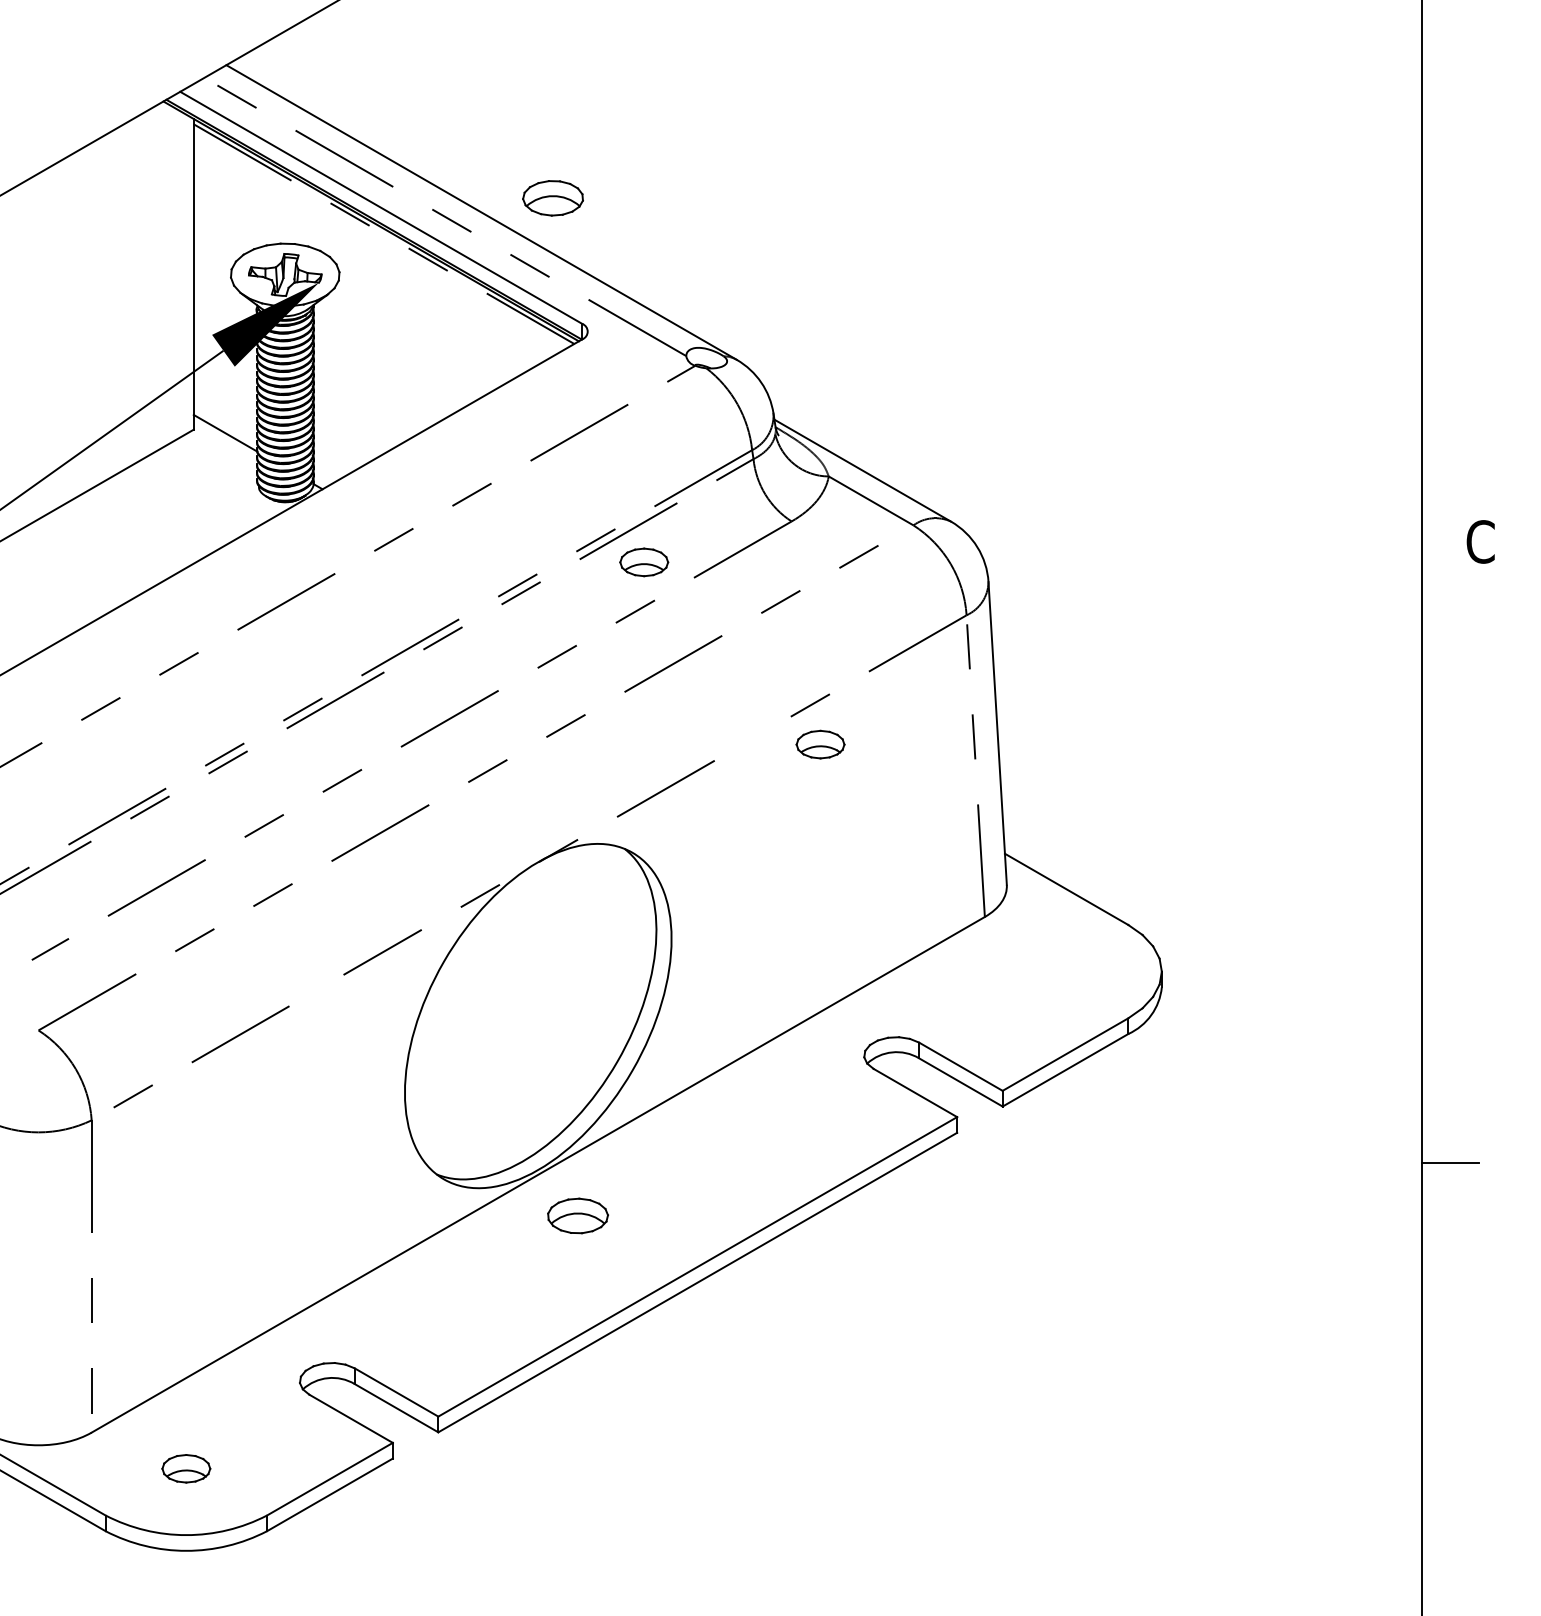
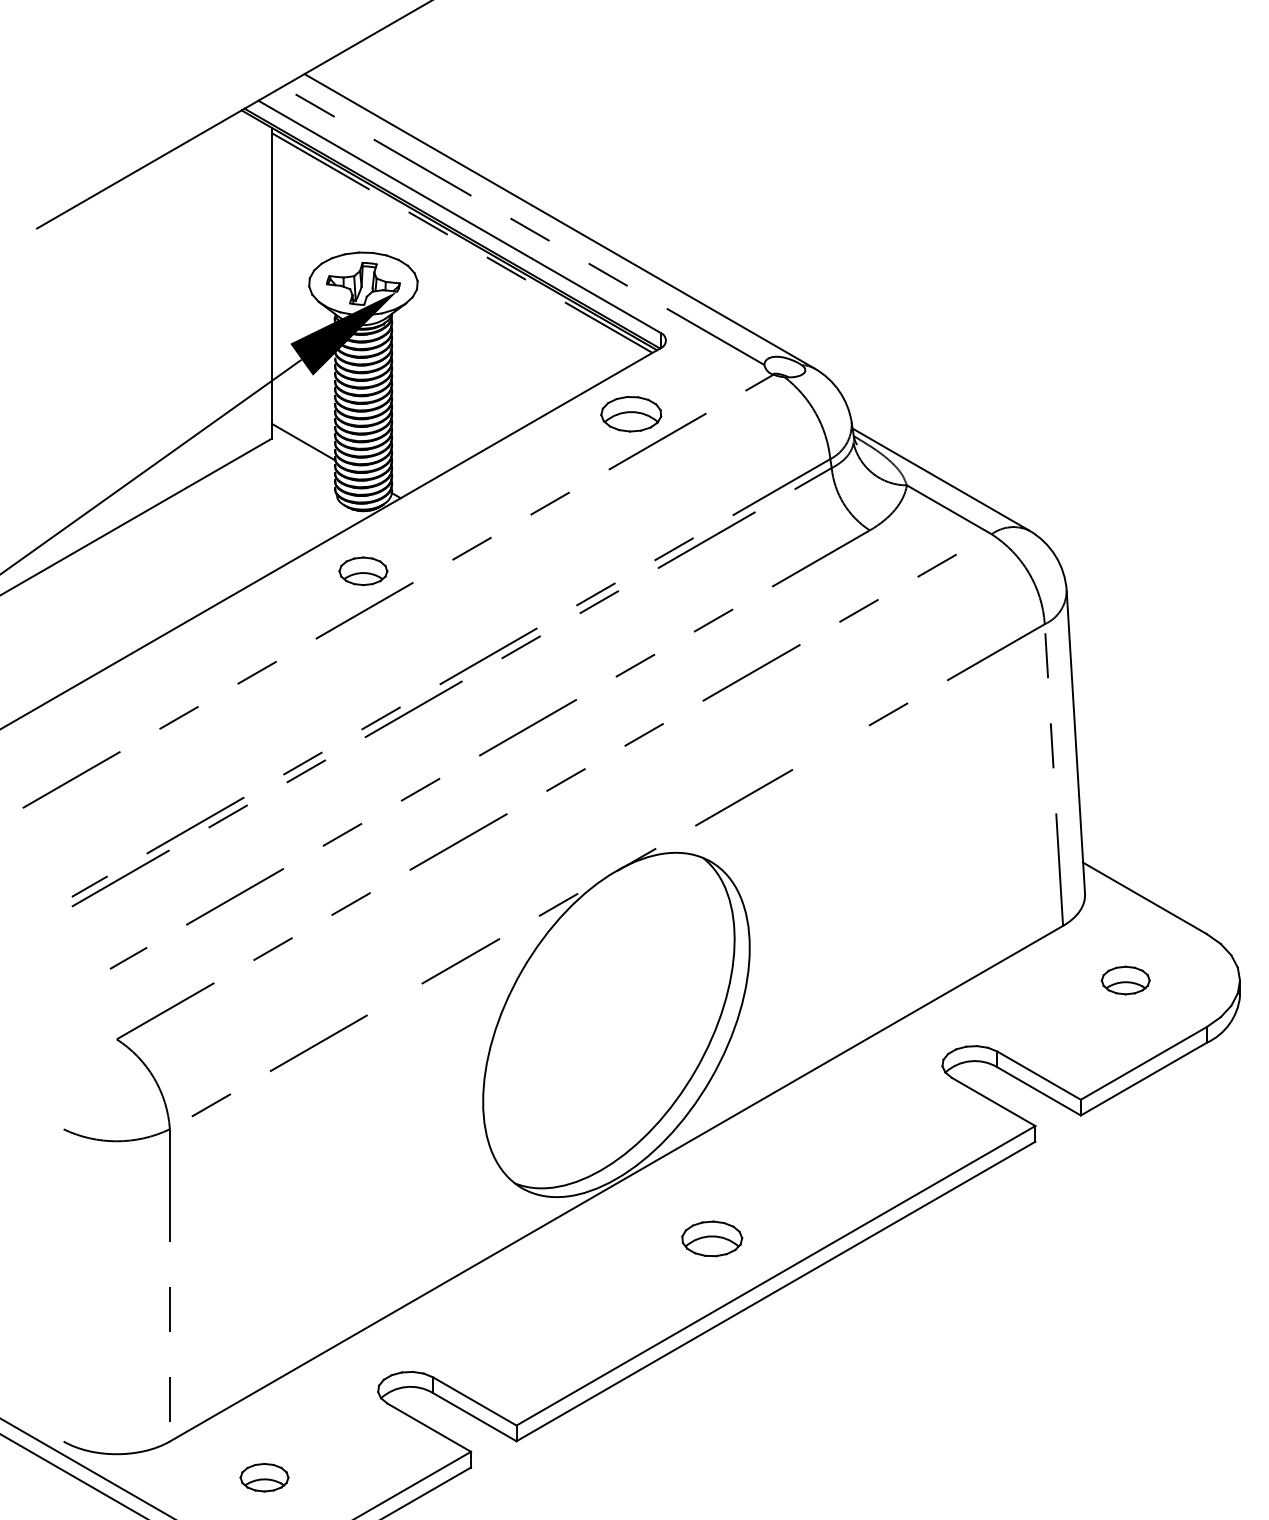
part: (552, 198) -> (630, 414), moved
part: (644, 562) -> (363, 571), moved
part: (820, 744) -> (1125, 980), moved
part: (577, 1215) -> (711, 1238), moved

